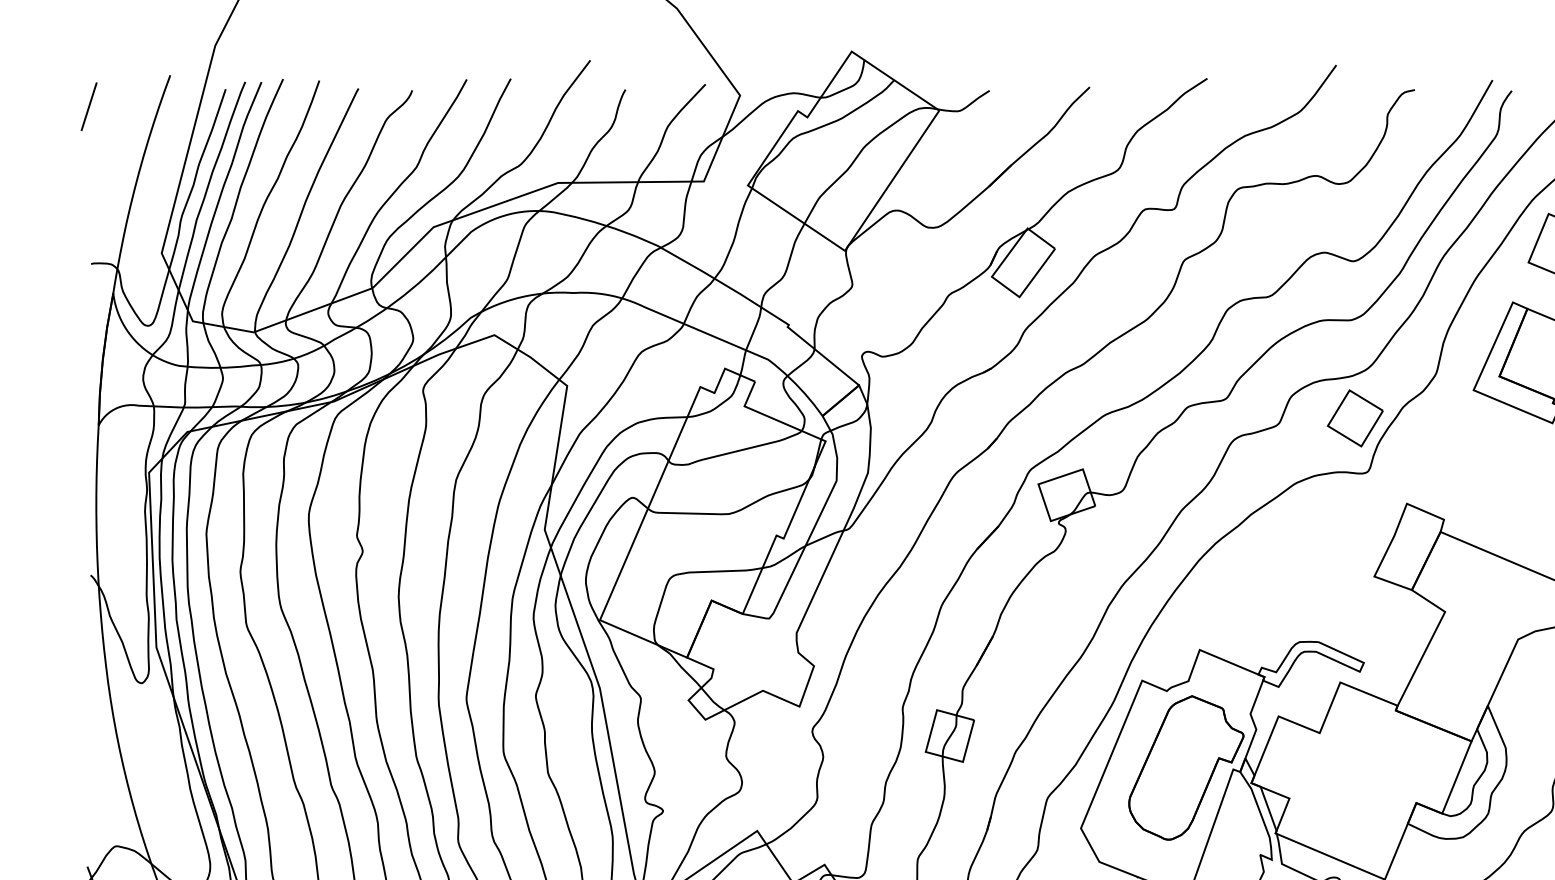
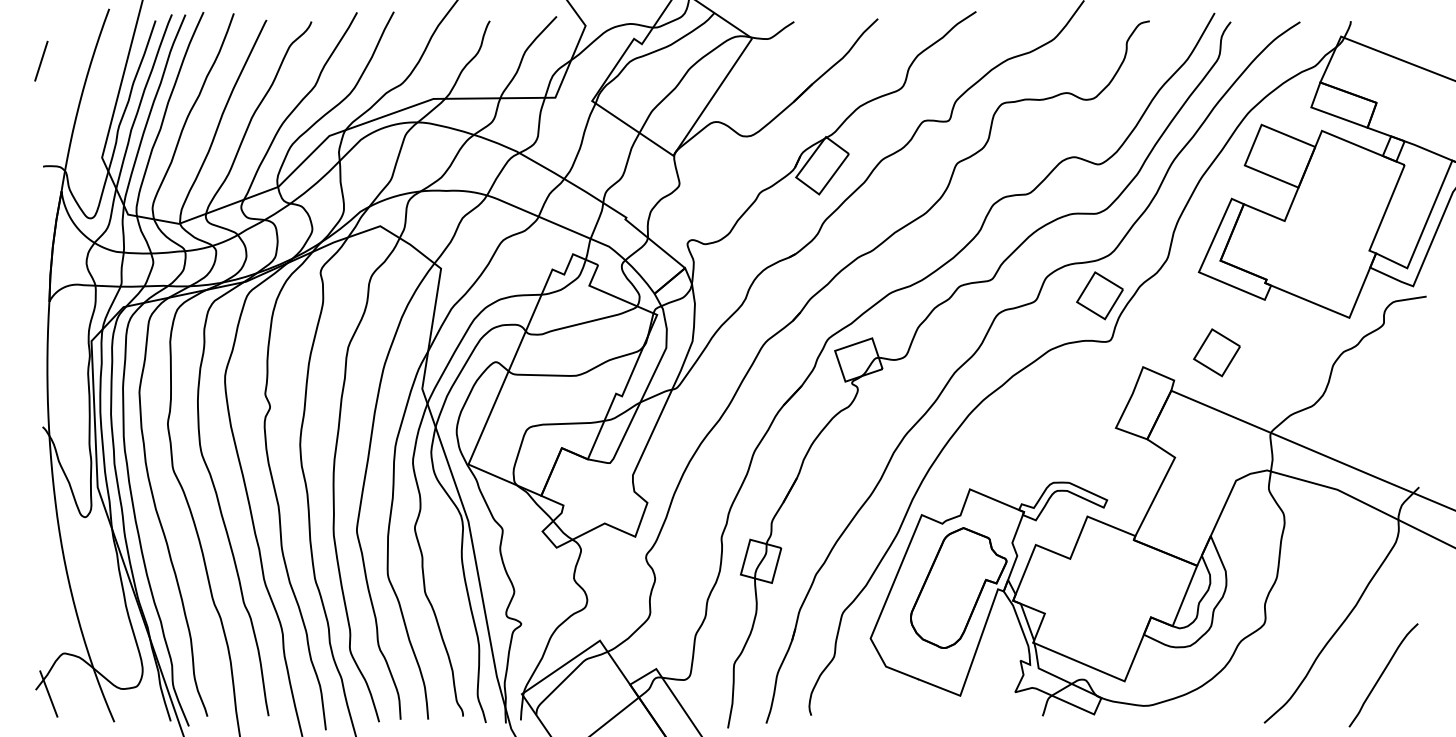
line: (89, 105) -> (41, 60), moved
part: (1494, 486) -> (1216, 352), added

